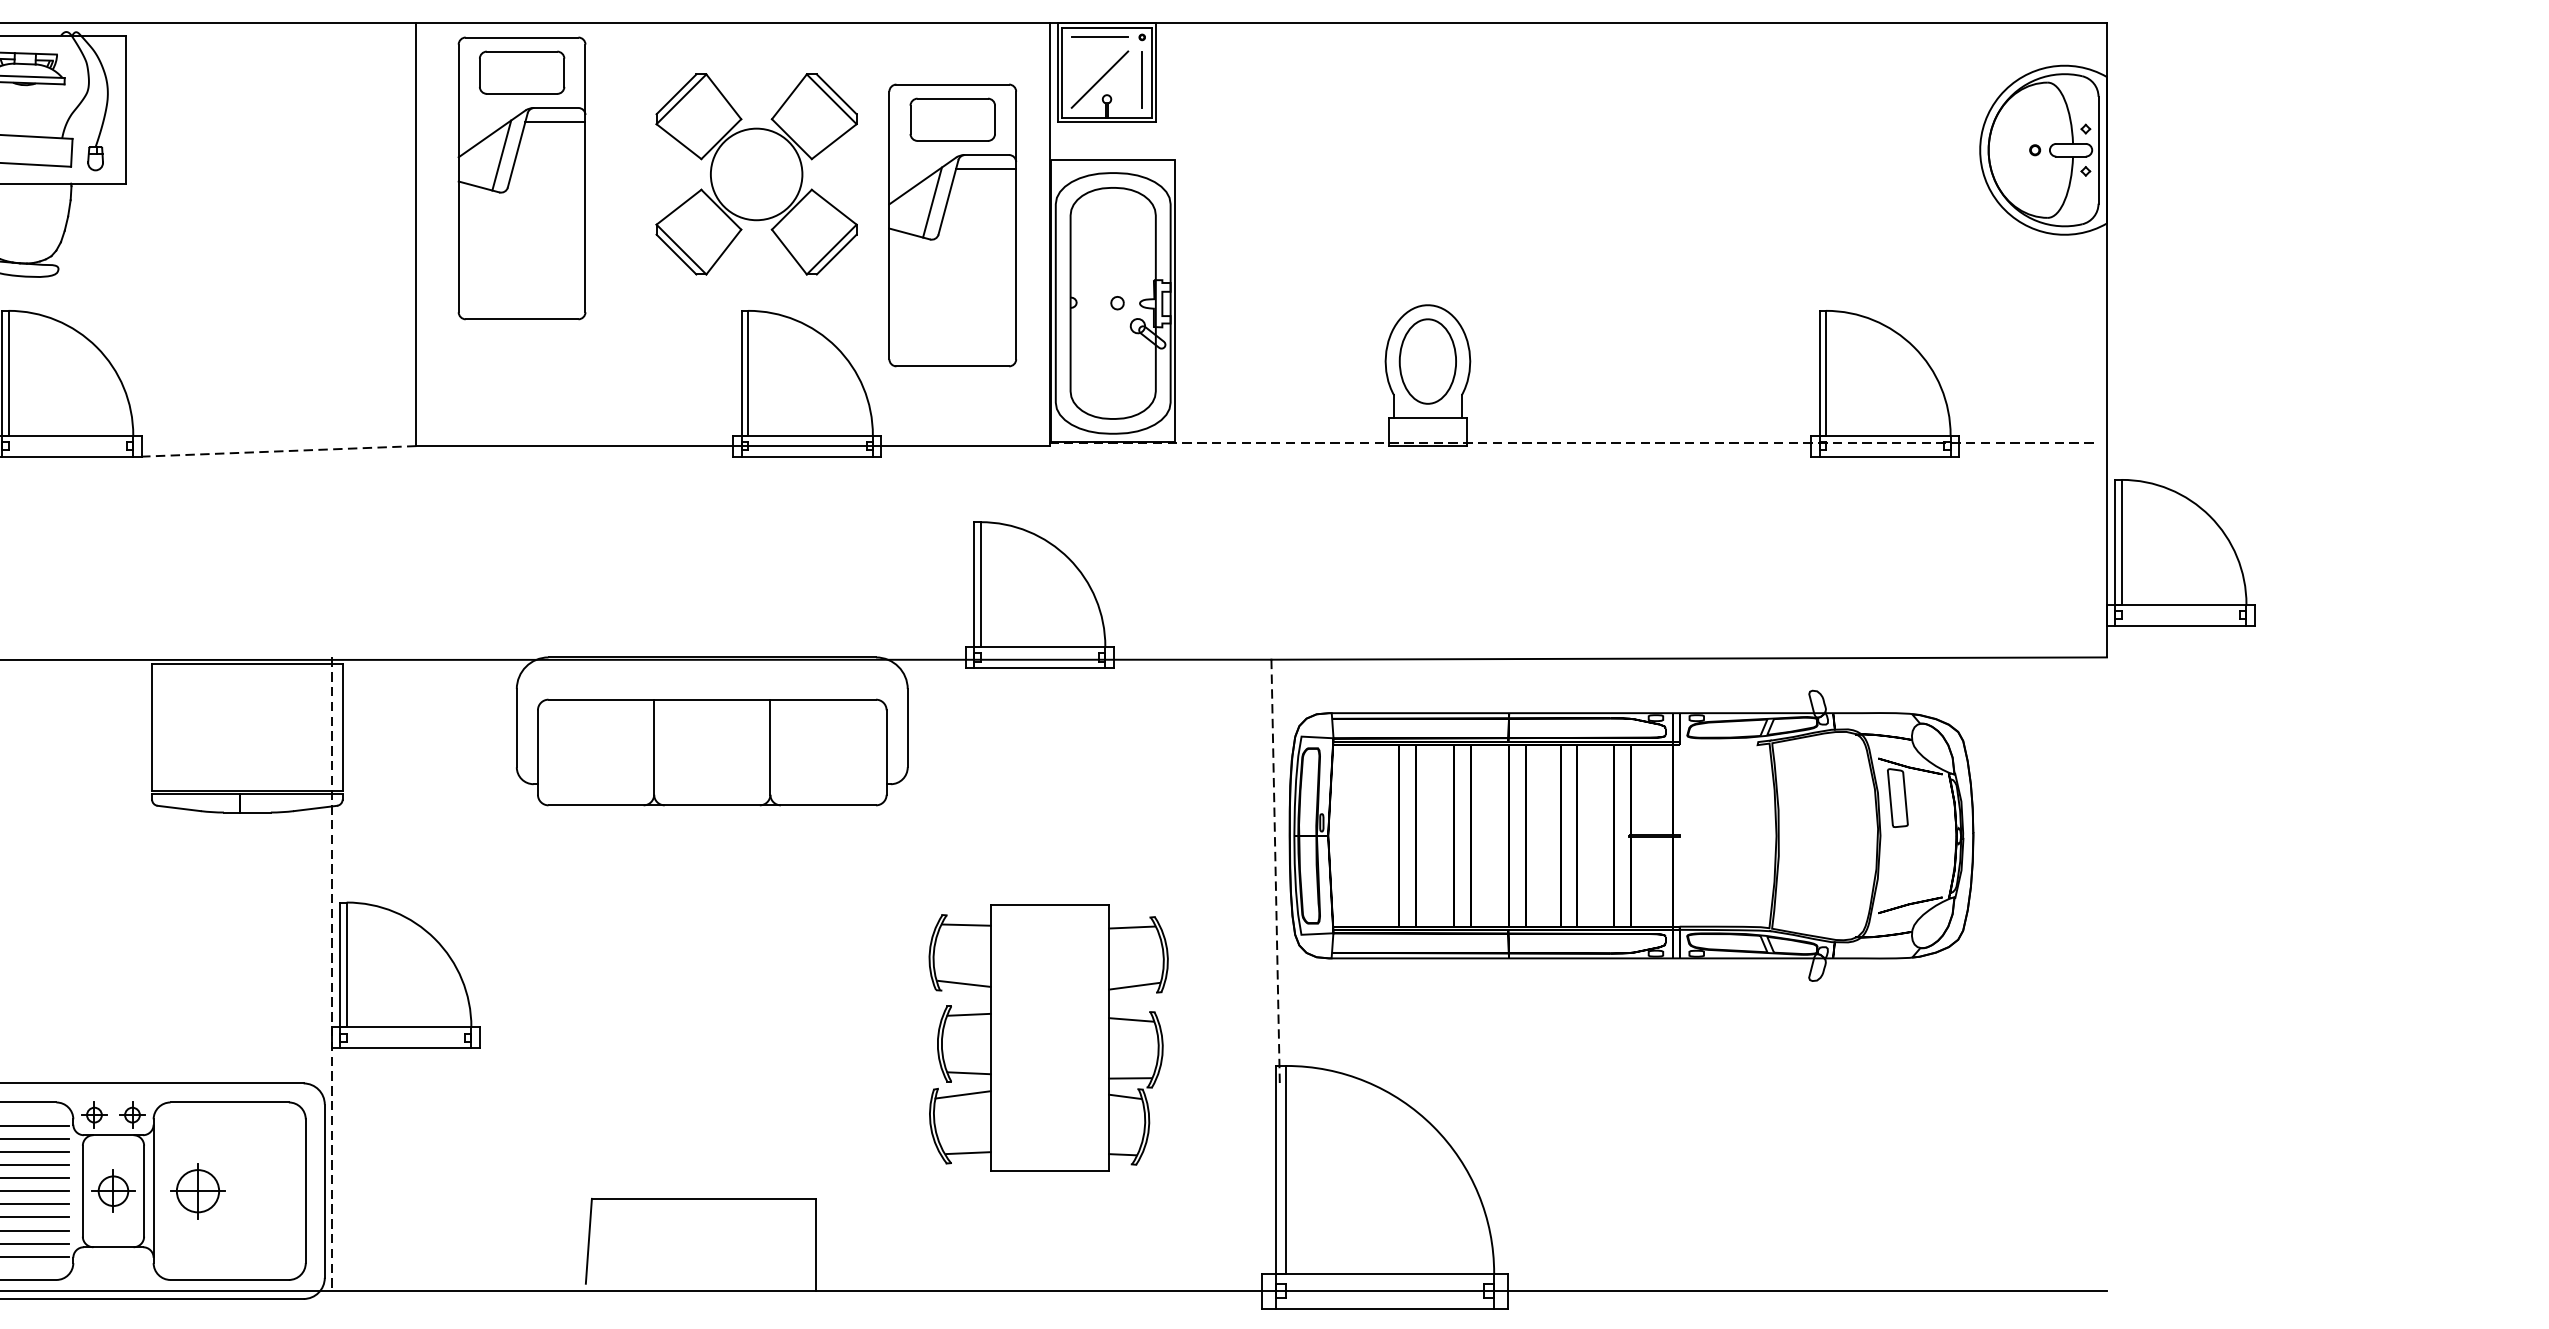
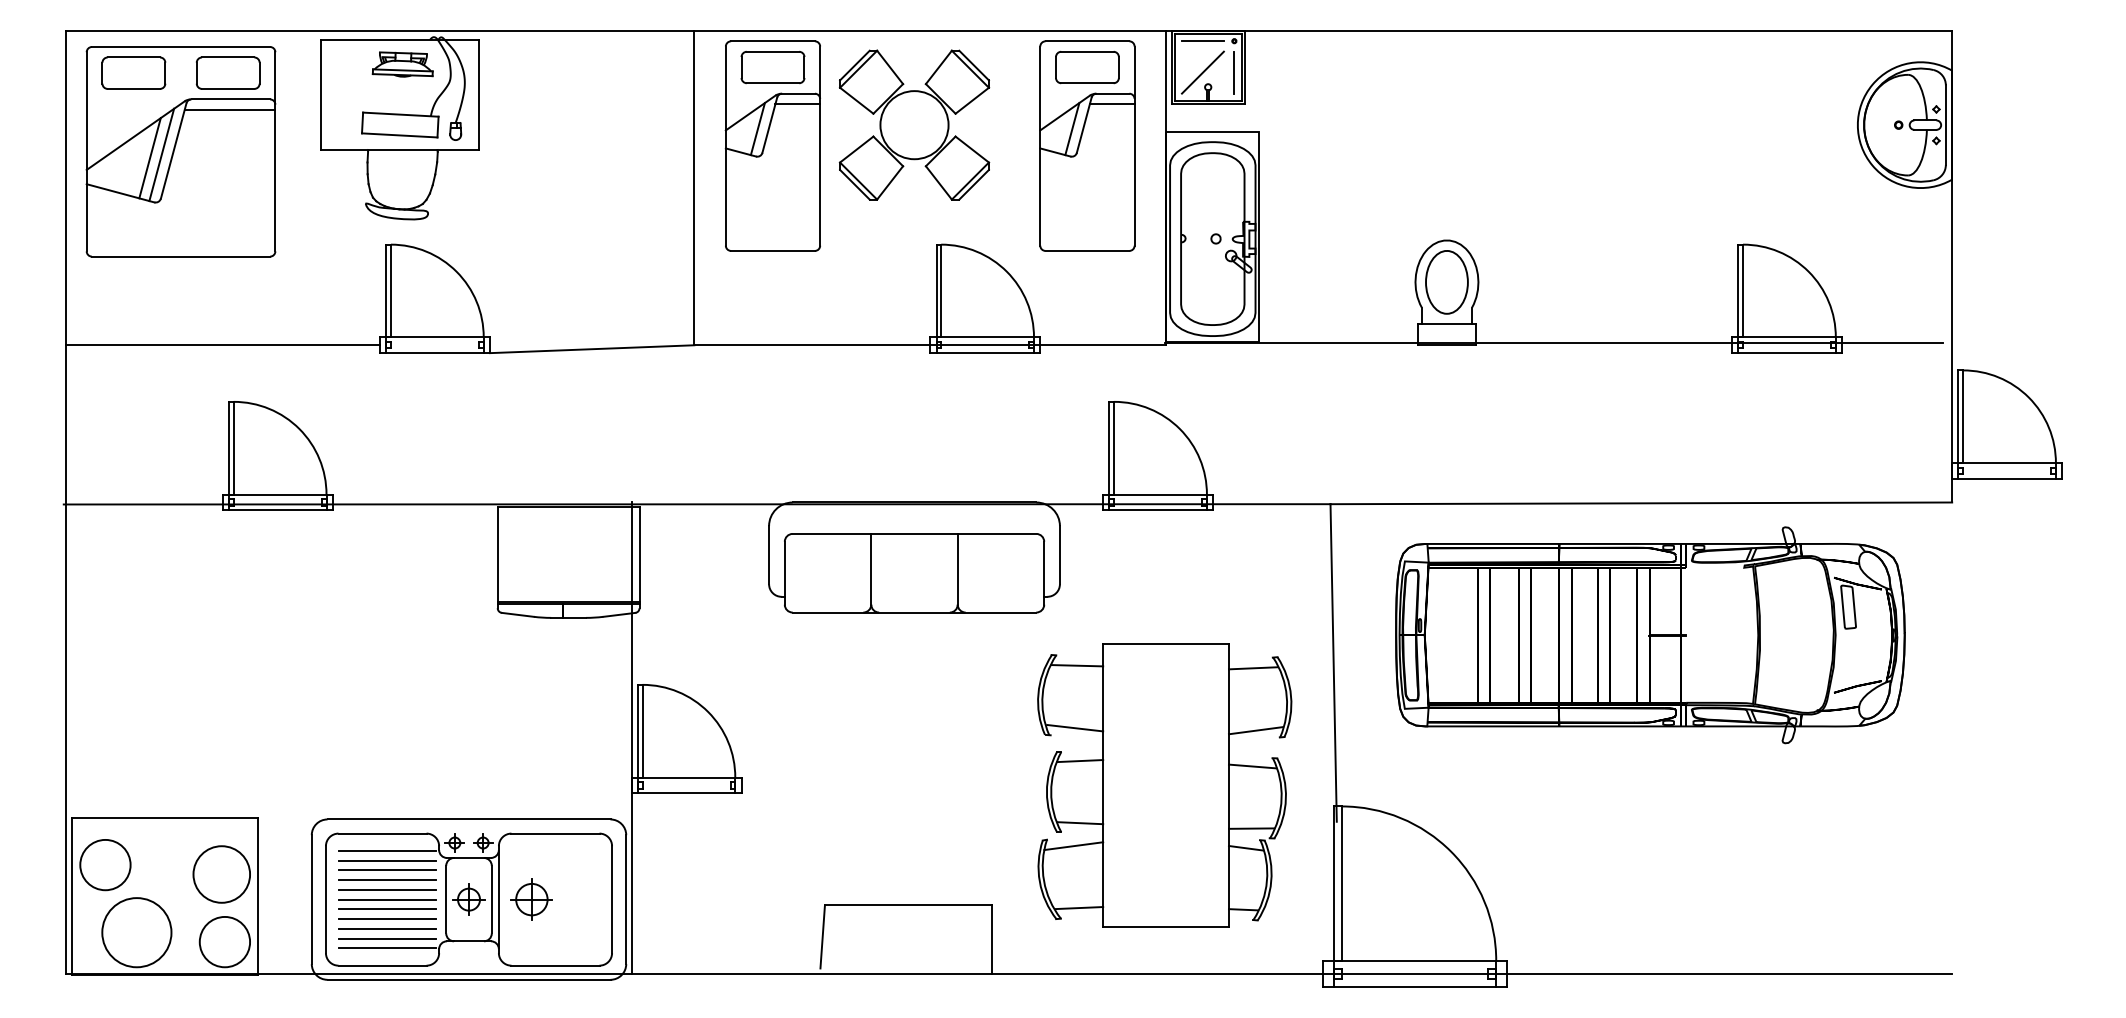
part: (756, 173) -> (914, 124), moved
part: (952, 224) -> (1087, 145), moved
line: (1572, 442) -> (1554, 342), dashed -> solid
line: (278, 451) -> (591, 349), dashed -> solid
part: (1631, 836) -> (1650, 635), moved
line: (1275, 872) -> (1333, 662), dashed -> solid
line: (331, 974) -> (631, 738), dashed -> solid
part: (1048, 1037) -> (1164, 785), size x1.43

